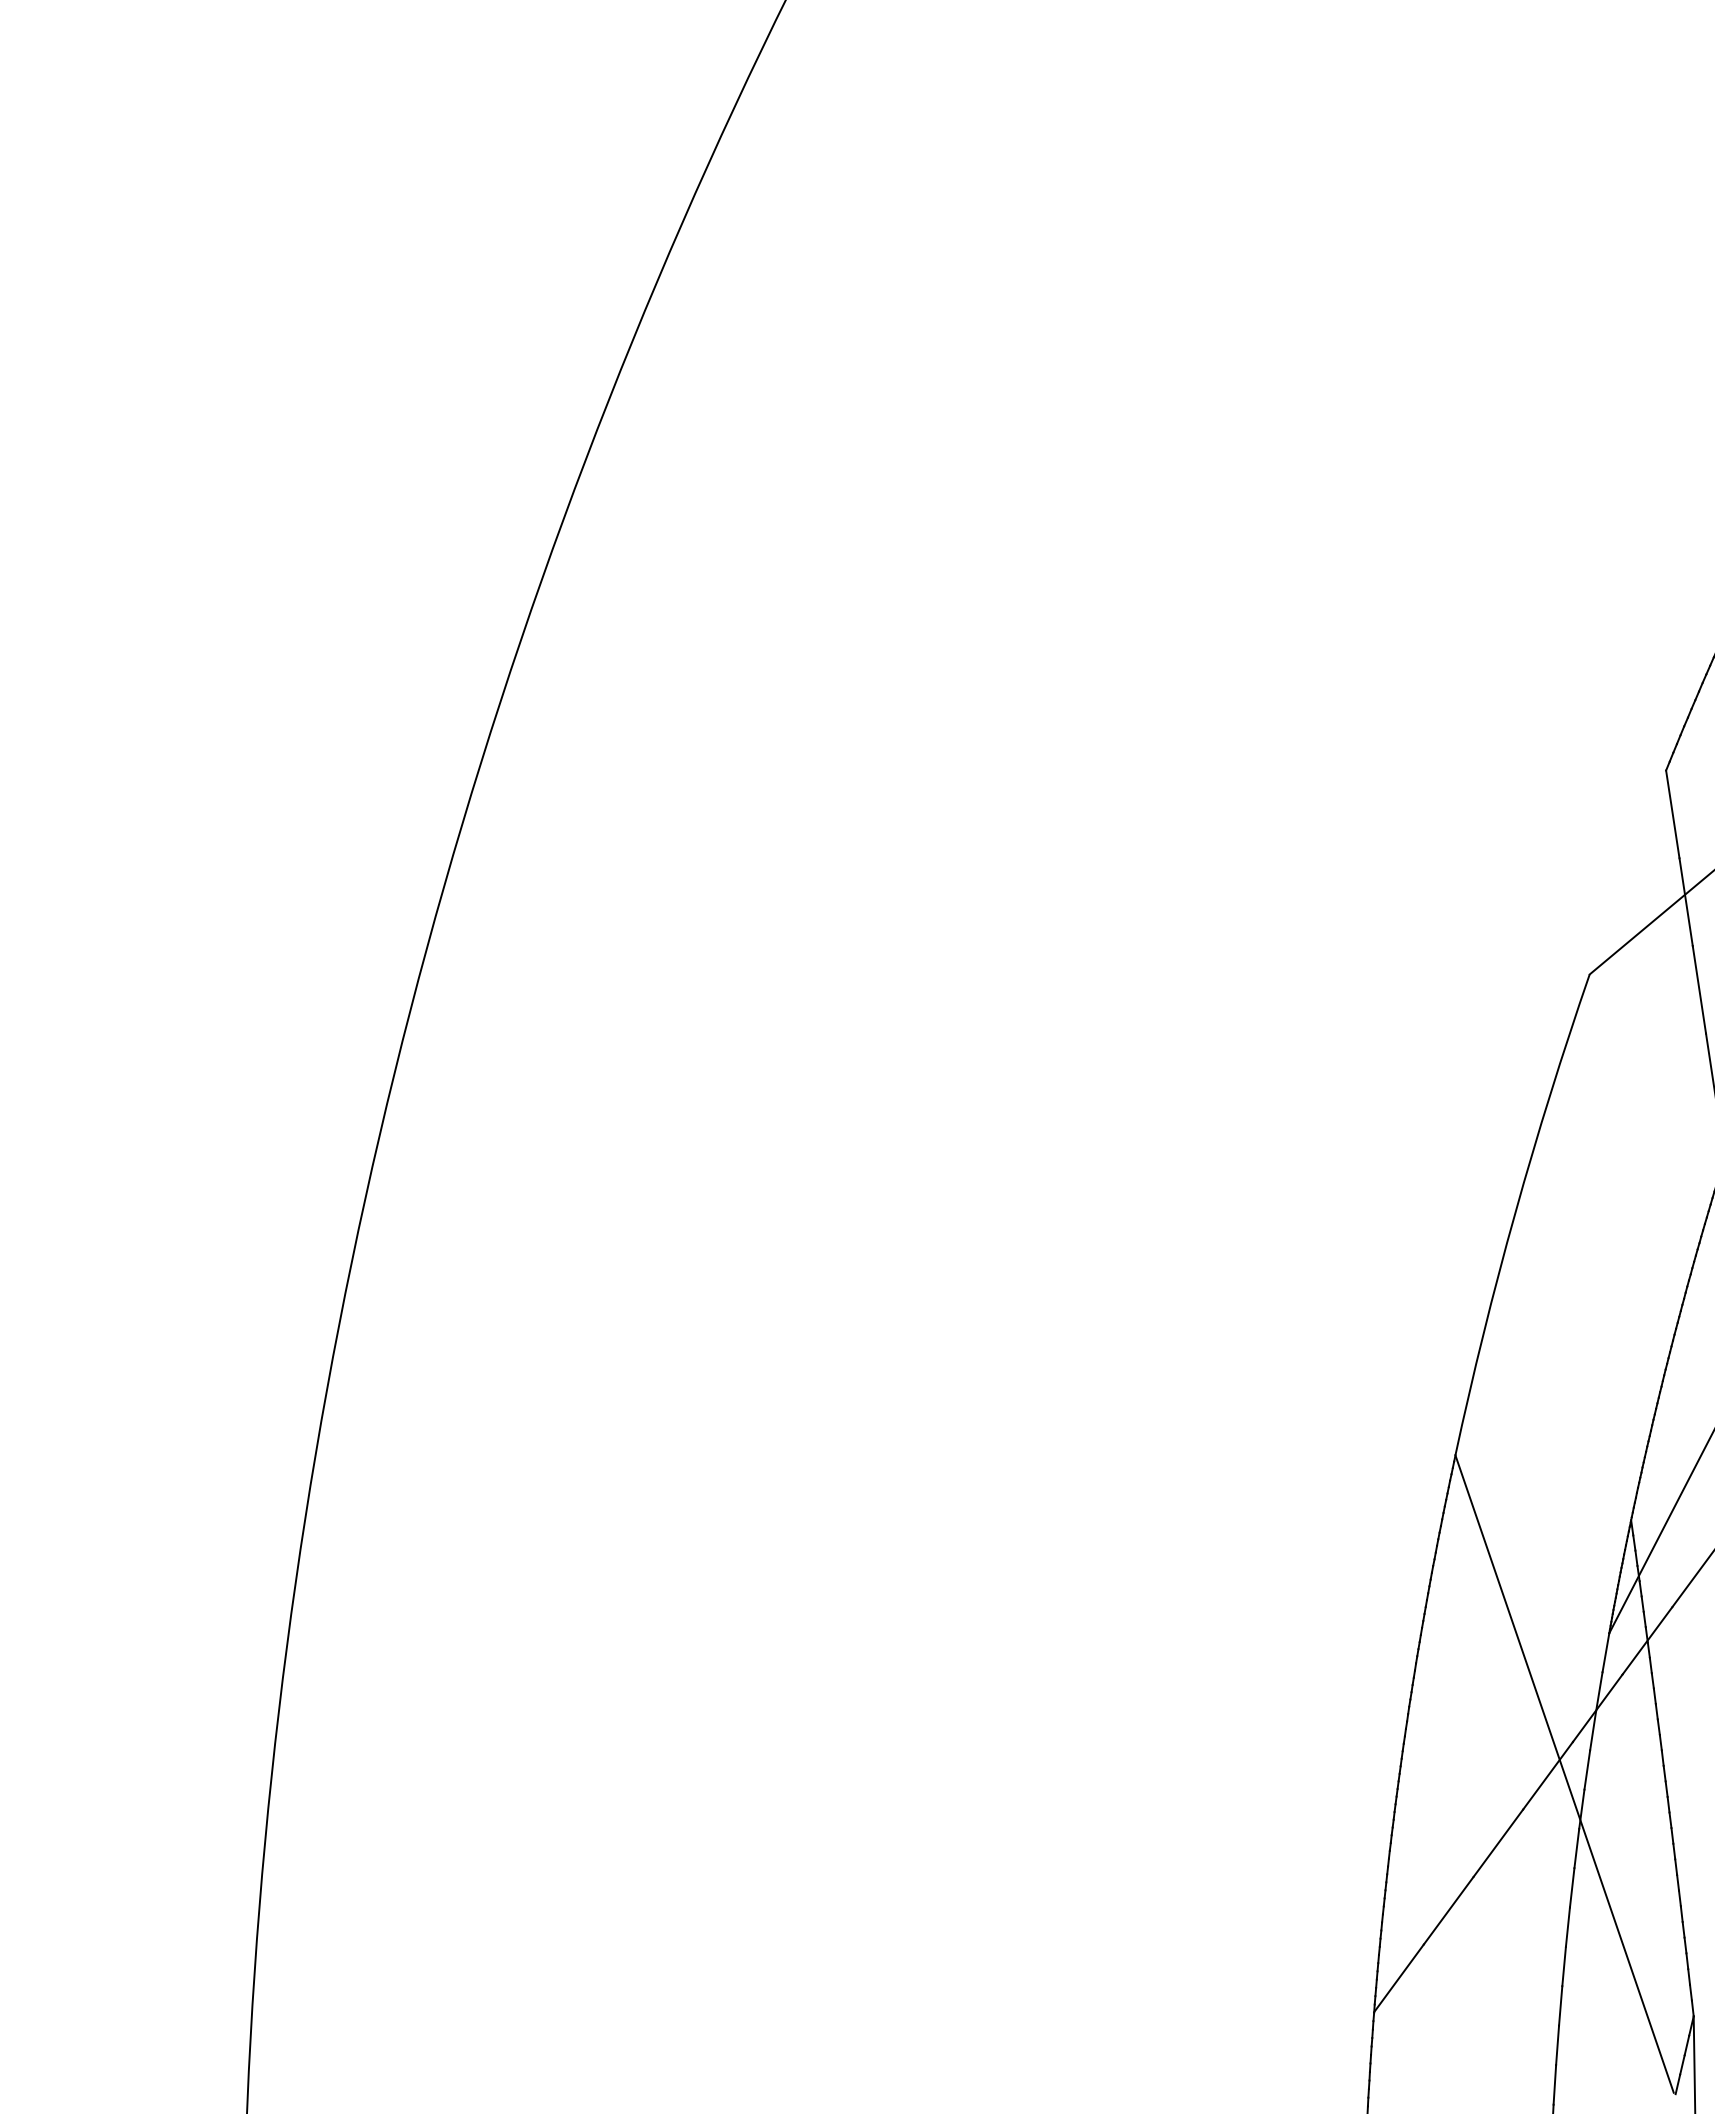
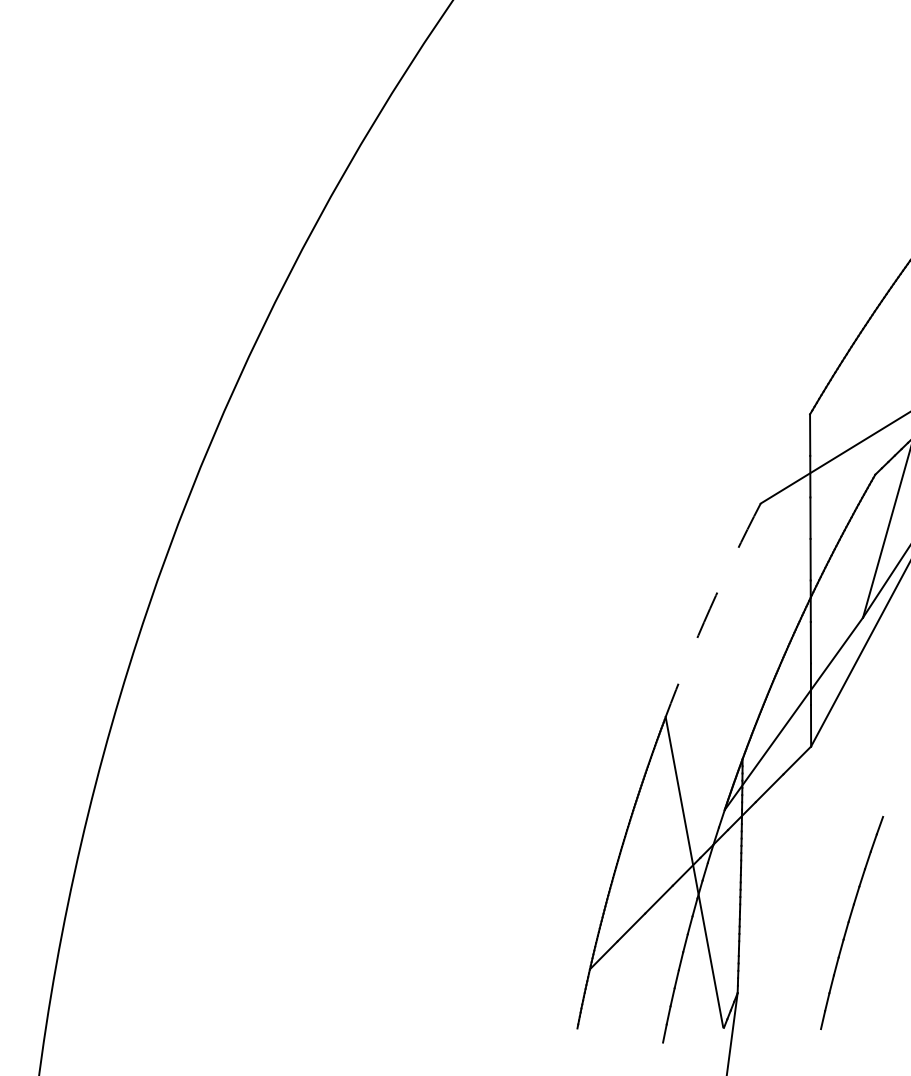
arc: (1516, 1211) -> (710, 608), solid -> dashed

